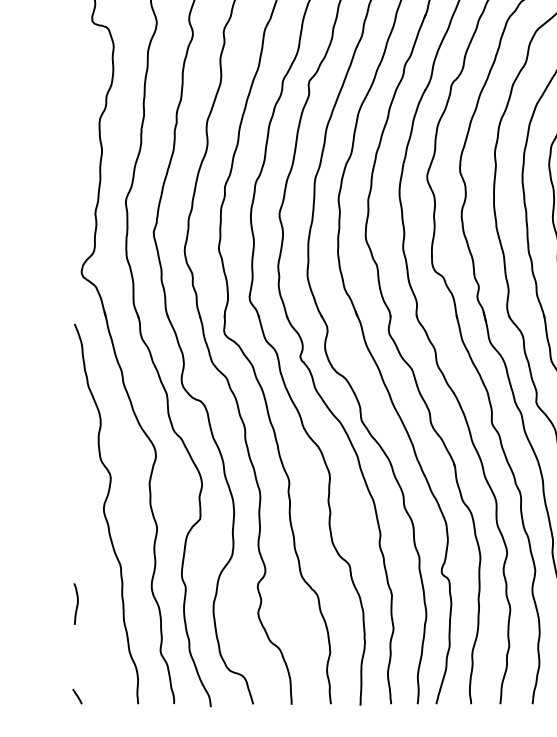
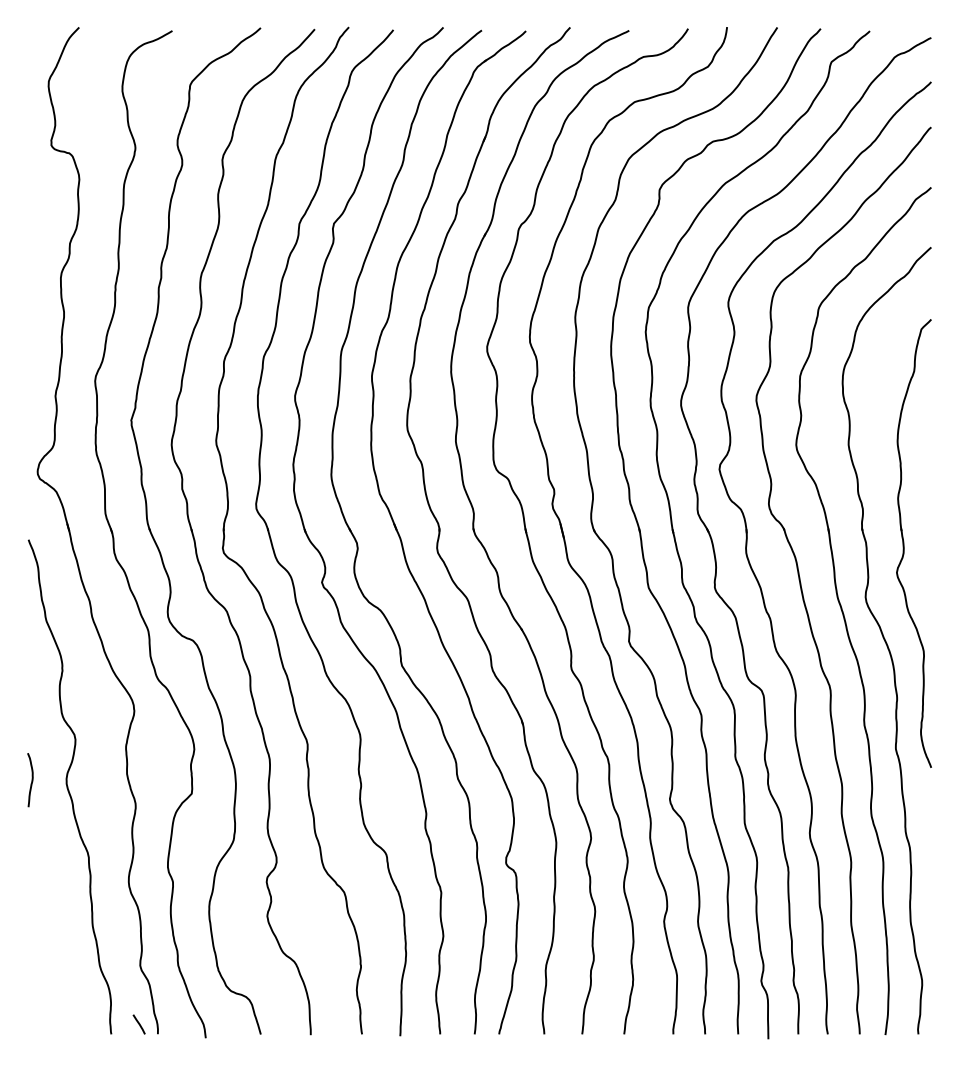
curve: (76, 604) -> (31, 780), moved
line: (76, 696) -> (138, 1024), moved

